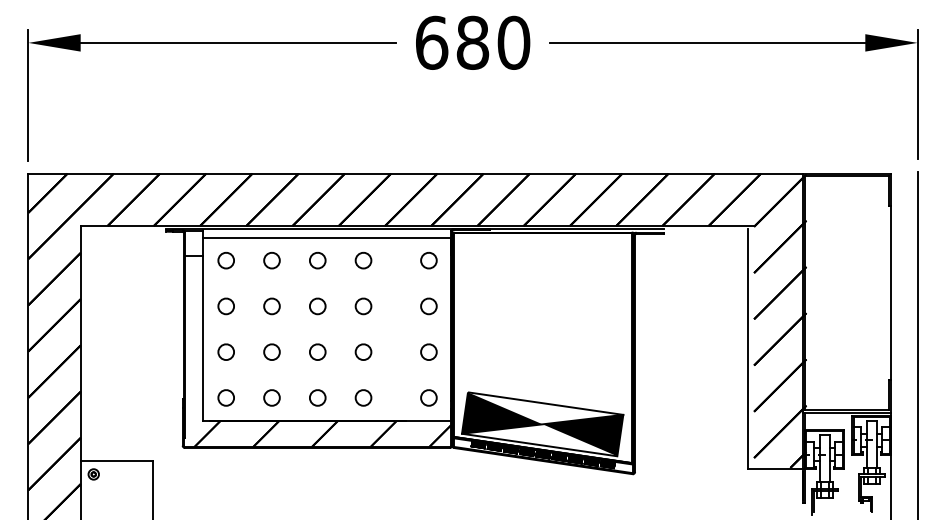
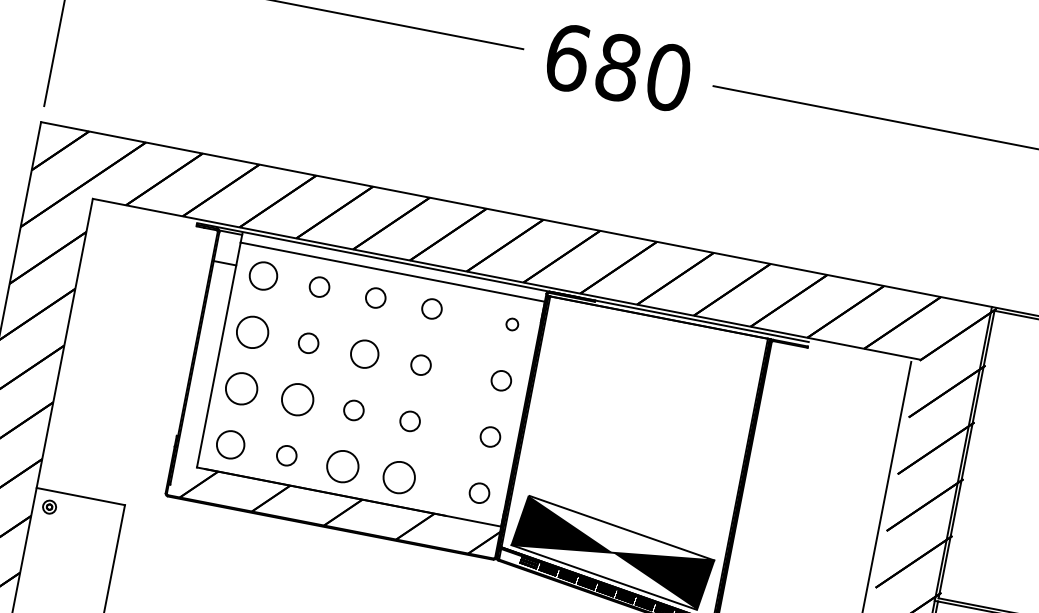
part: (225, 260) -> (262, 275), size x1.4
part: (428, 260) -> (511, 324), size x0.6
part: (225, 306) -> (251, 332), size x1.6
part: (317, 306) -> (364, 354), size x1.4
part: (225, 351) -> (240, 387), size x1.6
part: (271, 351) -> (297, 398), size x1.6
part: (225, 397) -> (229, 444), size x1.4
part: (317, 397) -> (342, 466), size x1.6
part: (363, 397) -> (399, 477), size x1.6

